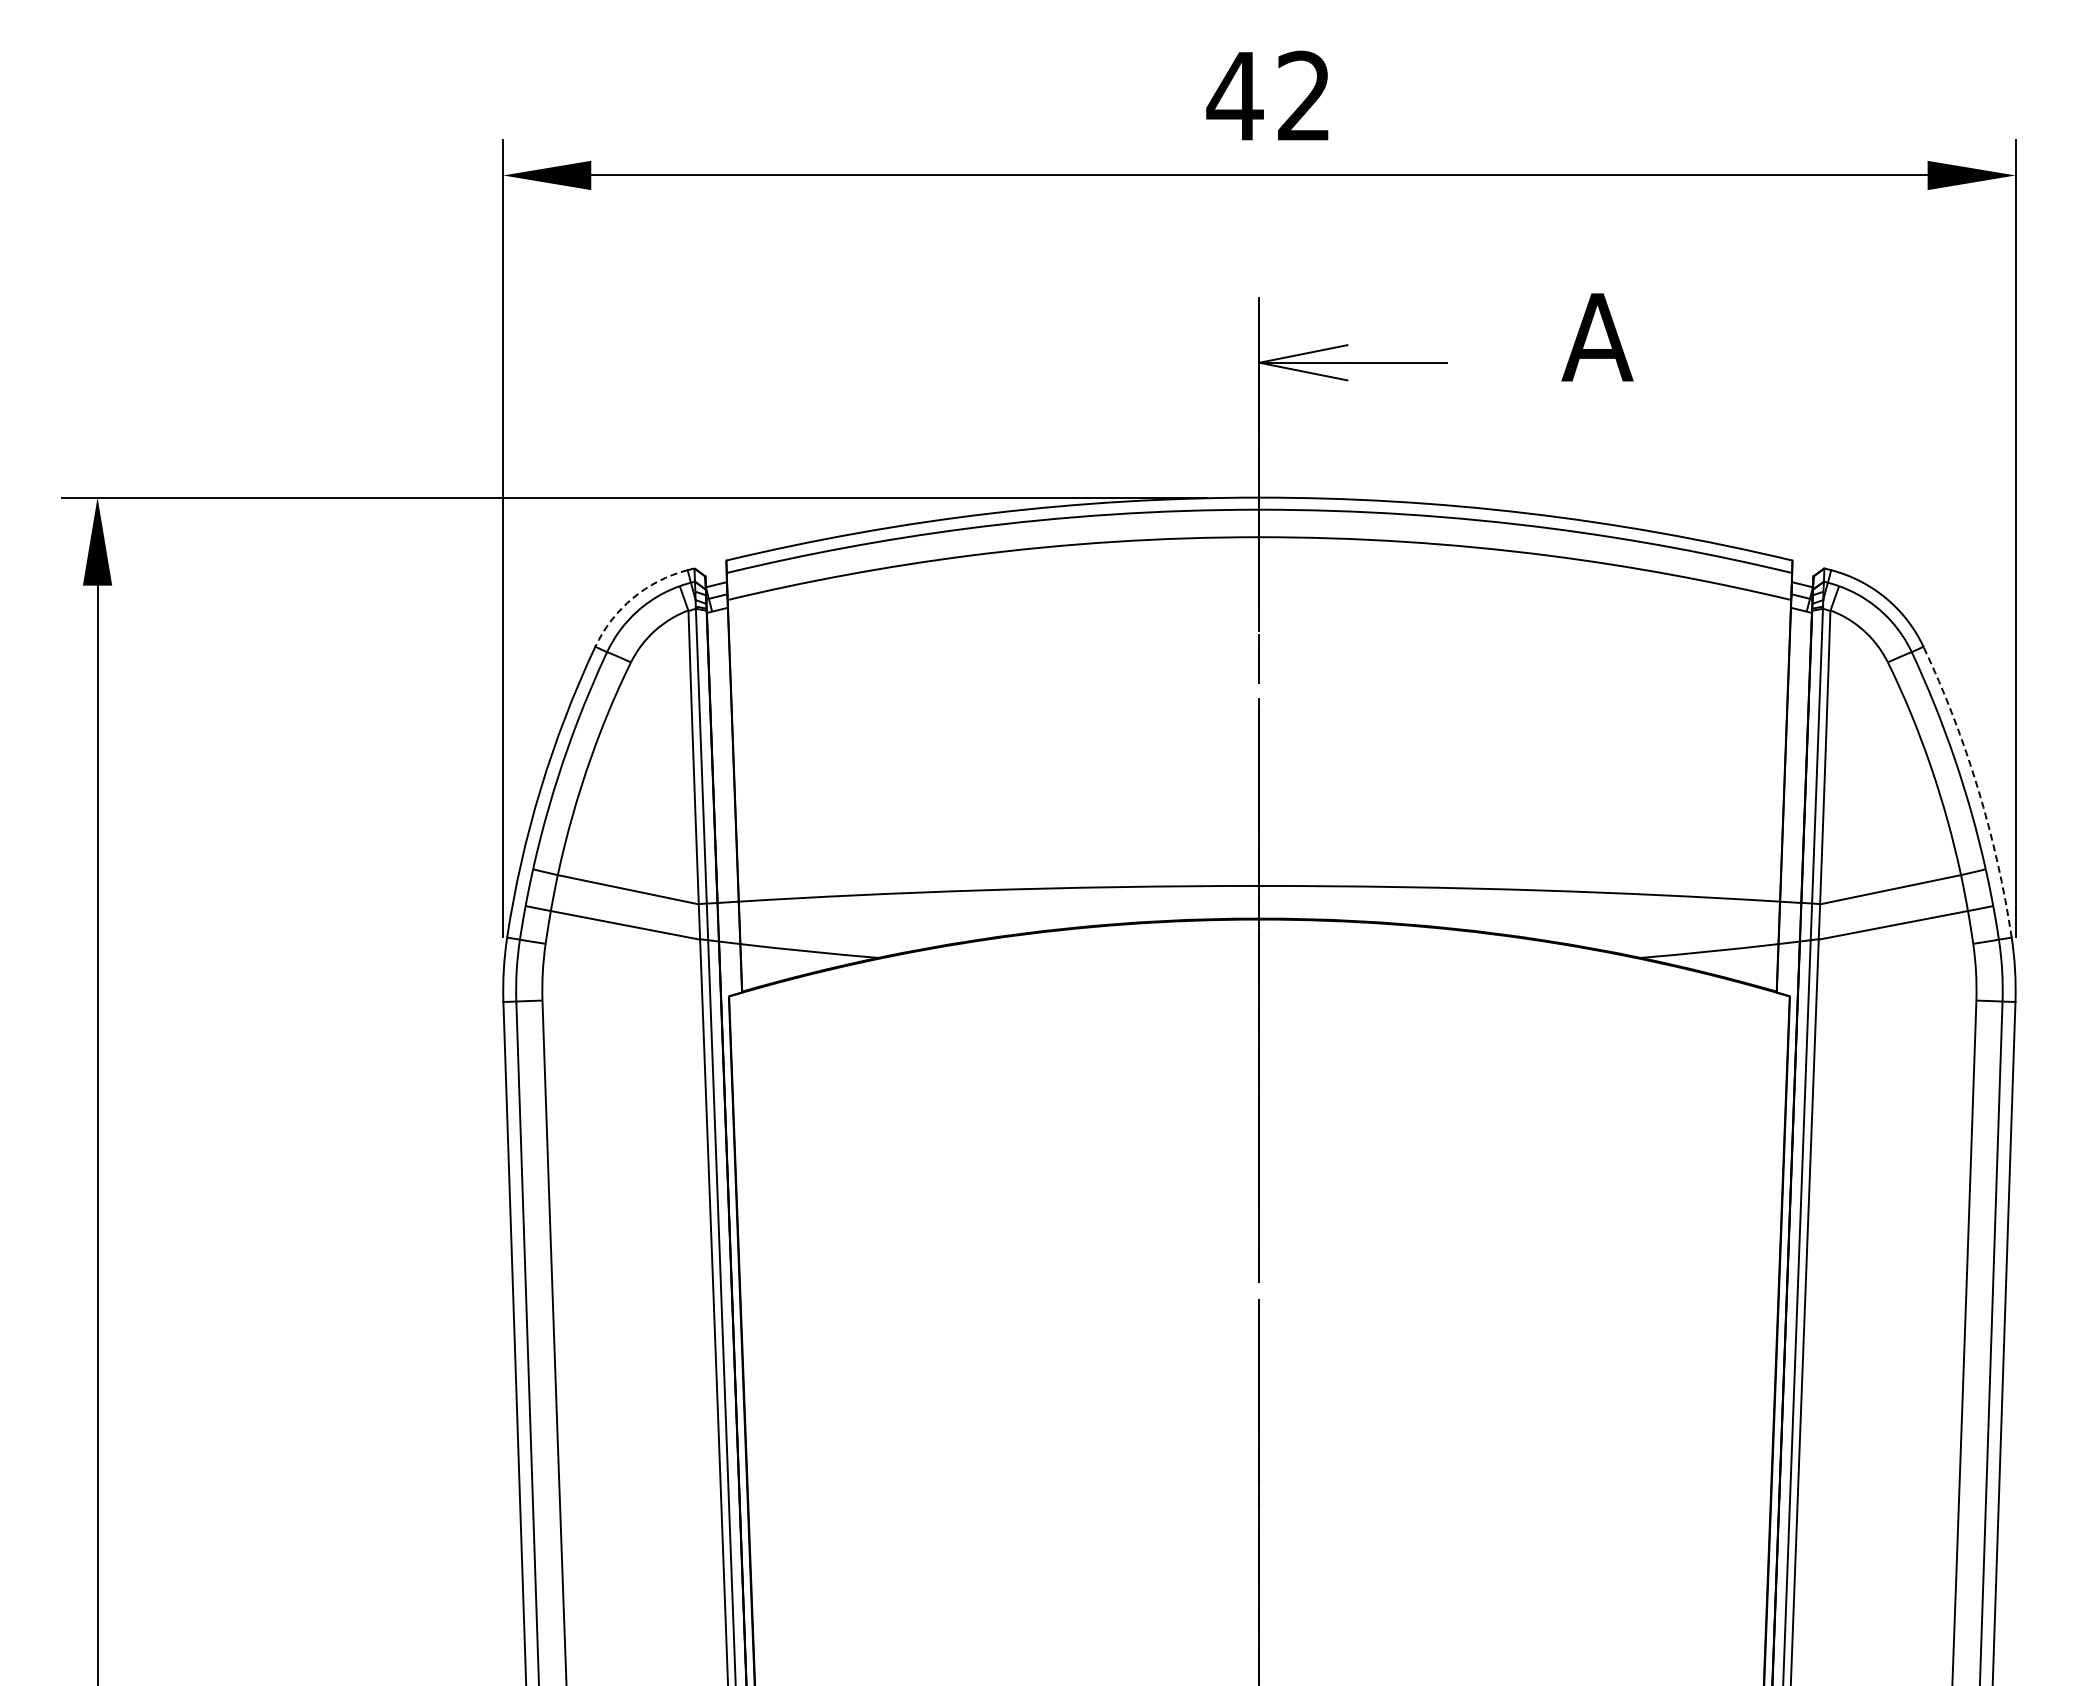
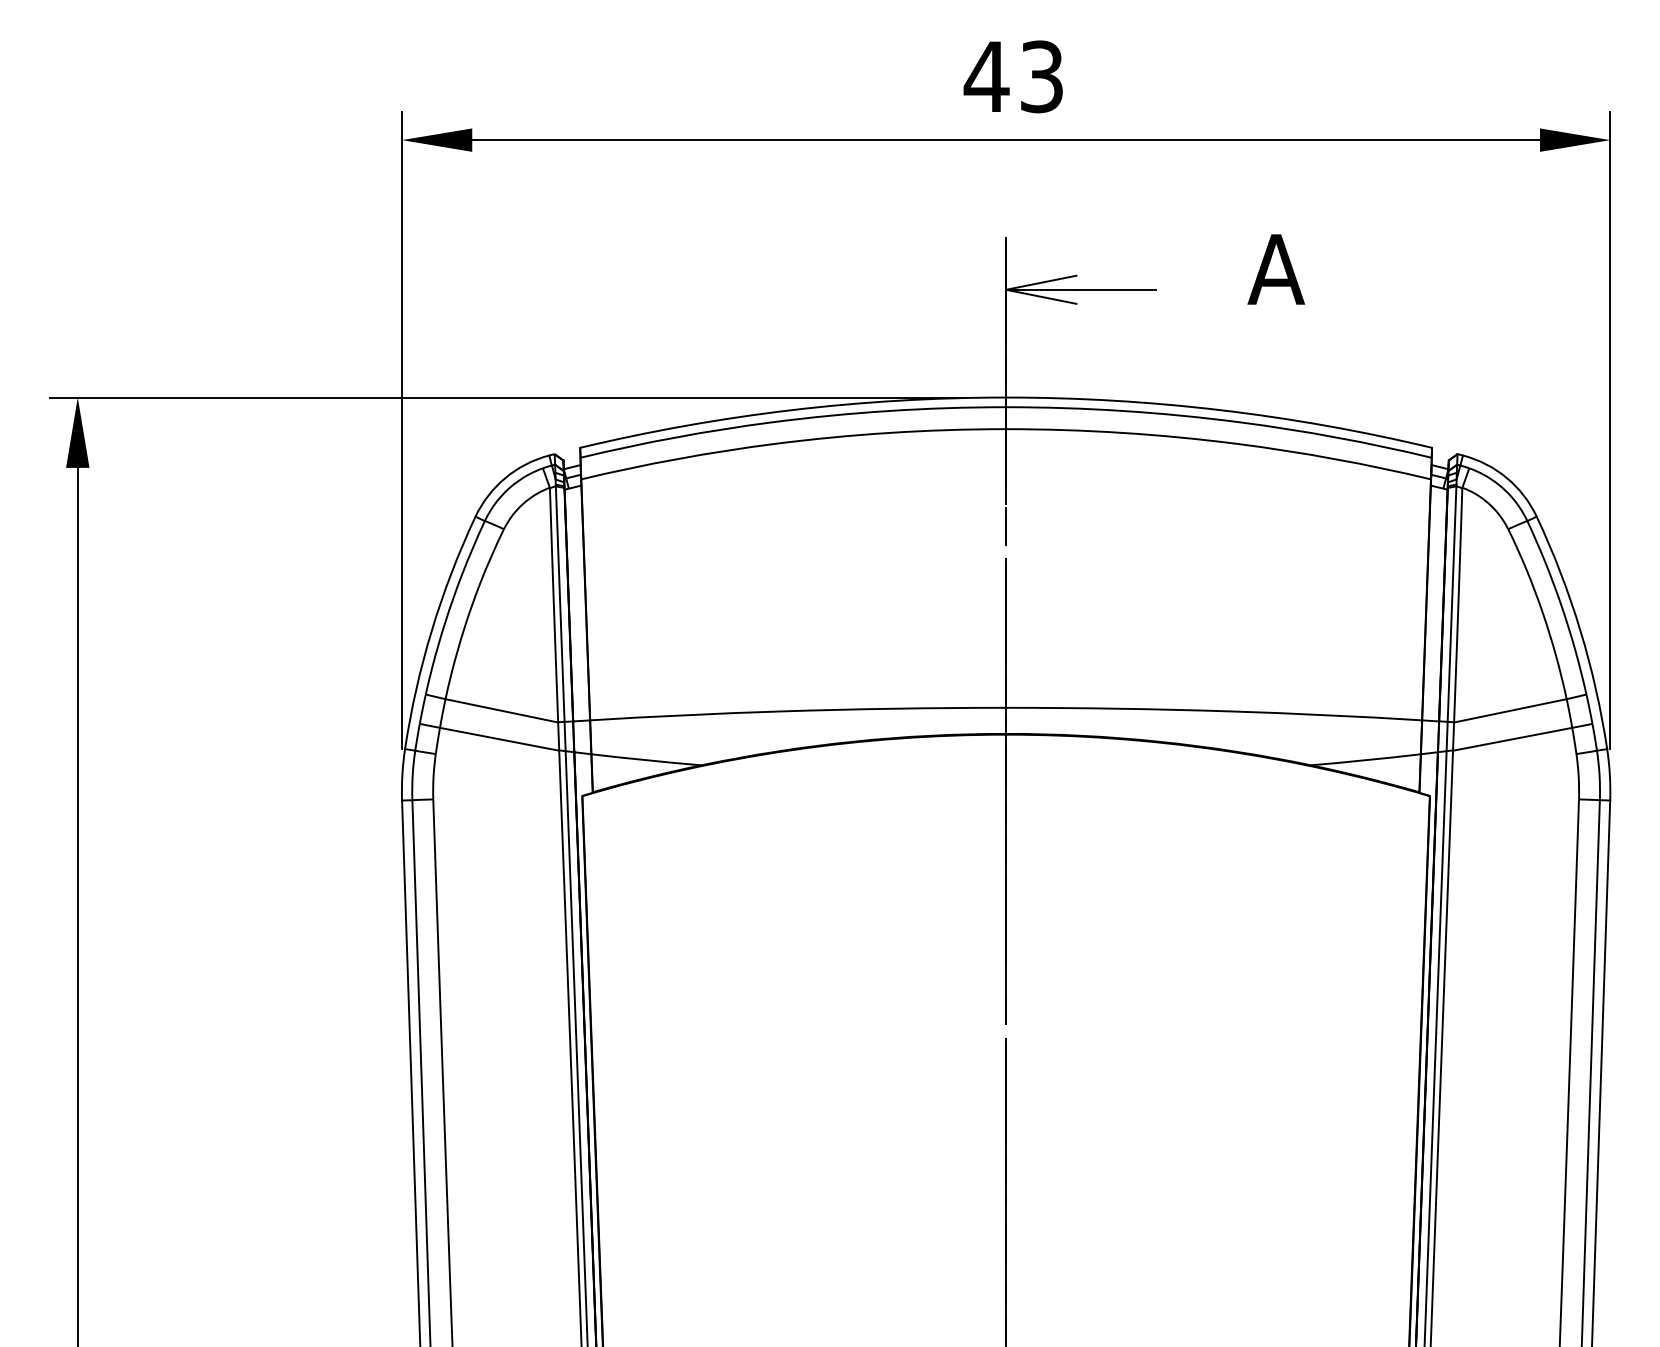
text: (1304, 95) -> (1042, 76), 42 -> 43
arc: (632, 598) -> (505, 478), dashed -> solid
arc: (1978, 789) -> (1580, 630), dashed -> solid

